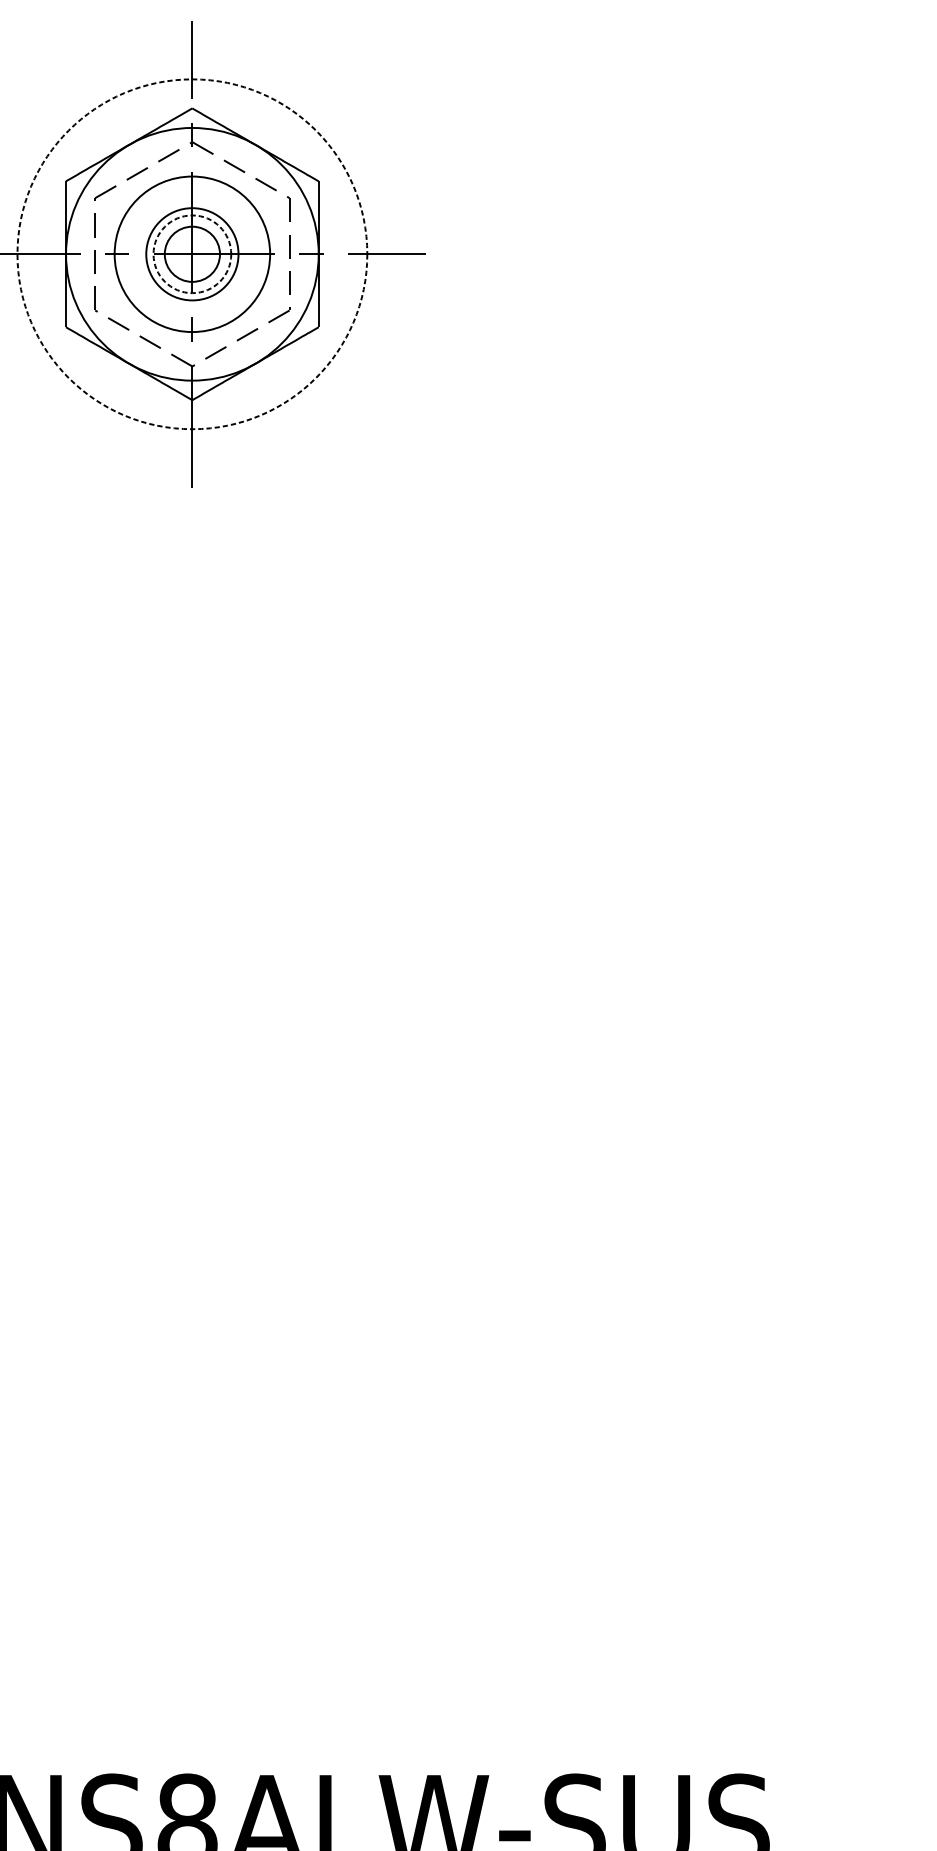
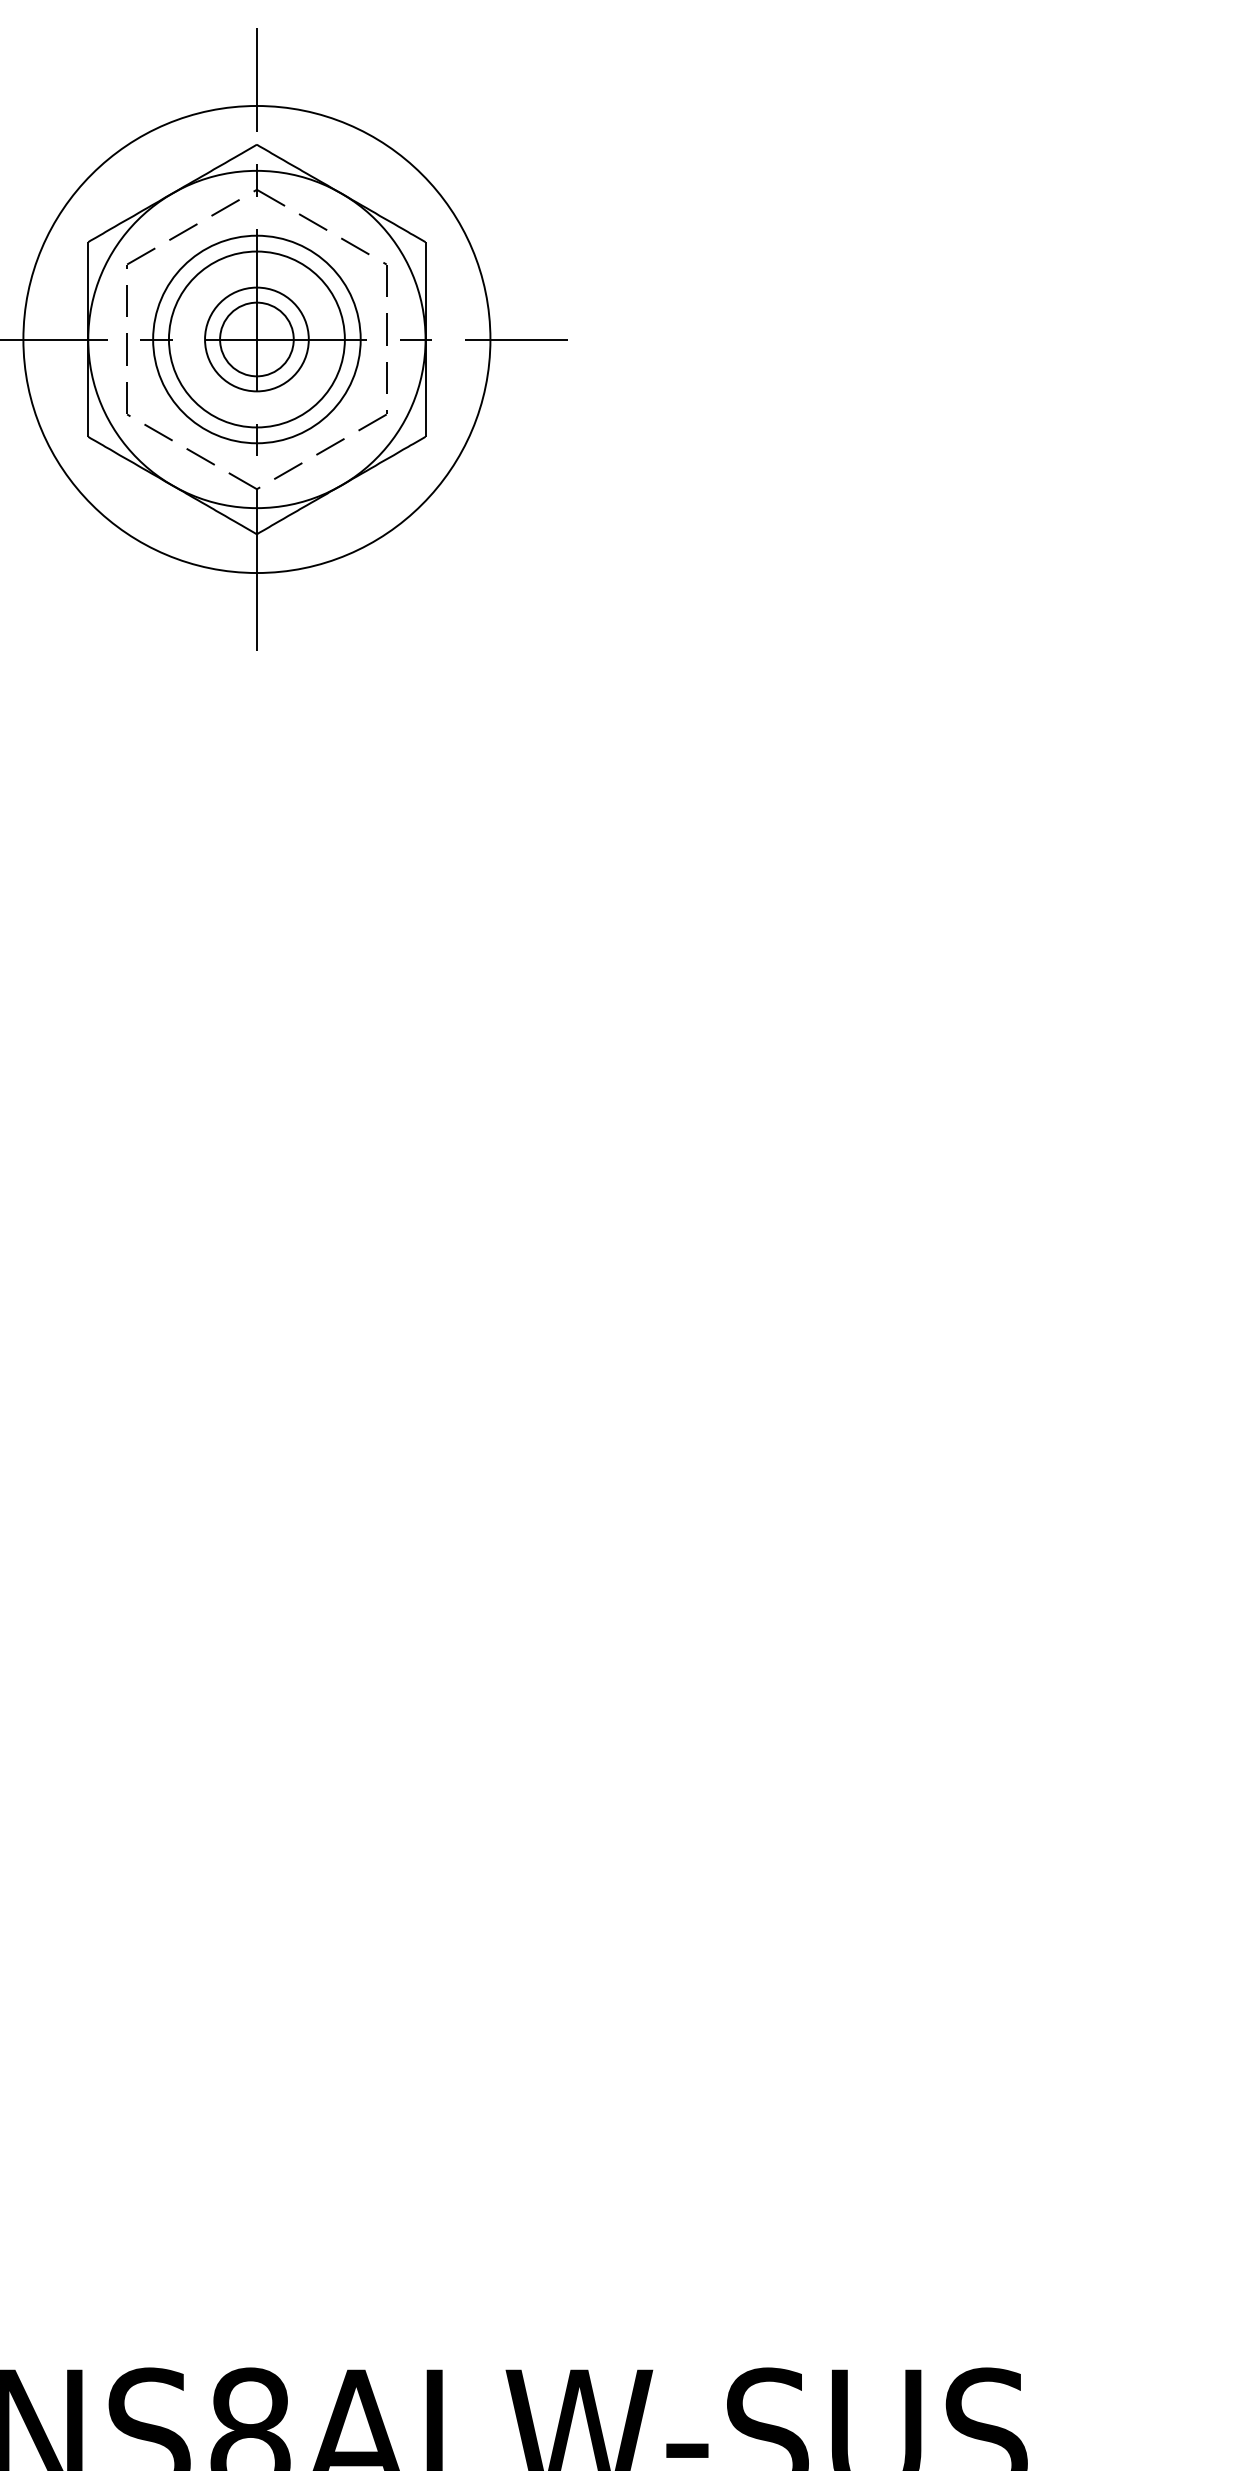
circle: (192, 254) -> (256, 339), dashed -> solid
circle: (192, 254) -> (256, 339), dashed -> solid
circle: (192, 254) -> (256, 339), size x1.43

